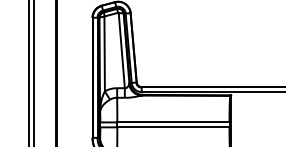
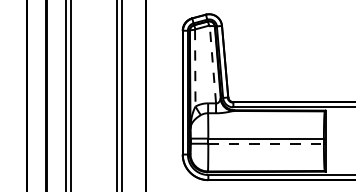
line: (121, 50) -> (212, 64), solid -> dashed
line: (104, 54) -> (195, 68), solid -> dashed
line: (173, 127) -> (266, 143), solid -> dashed

